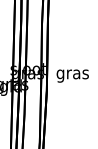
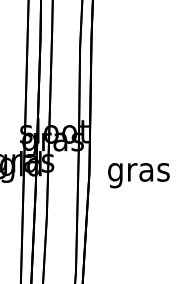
text: (72, 75) -> (138, 174), moved

